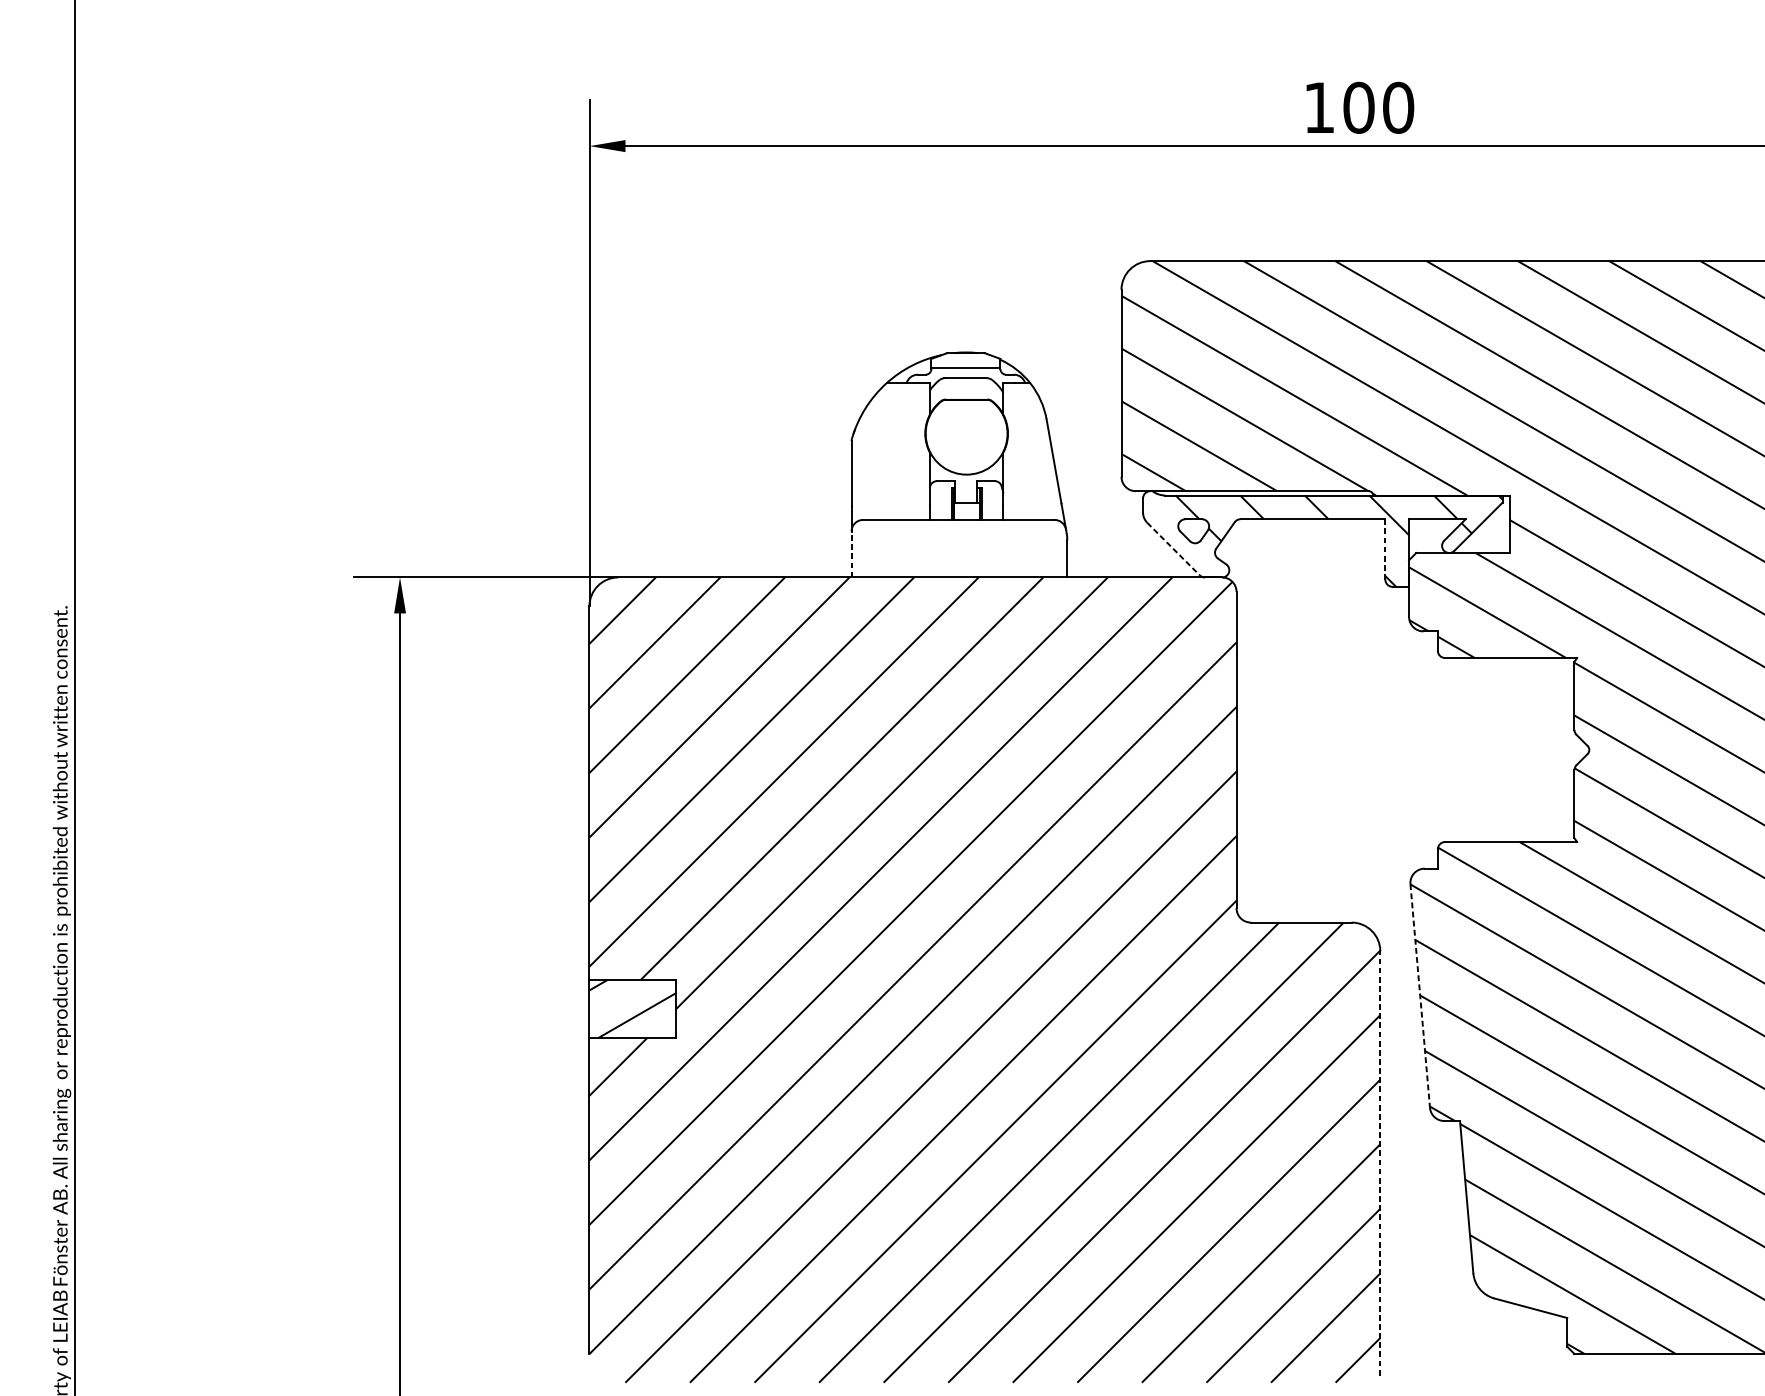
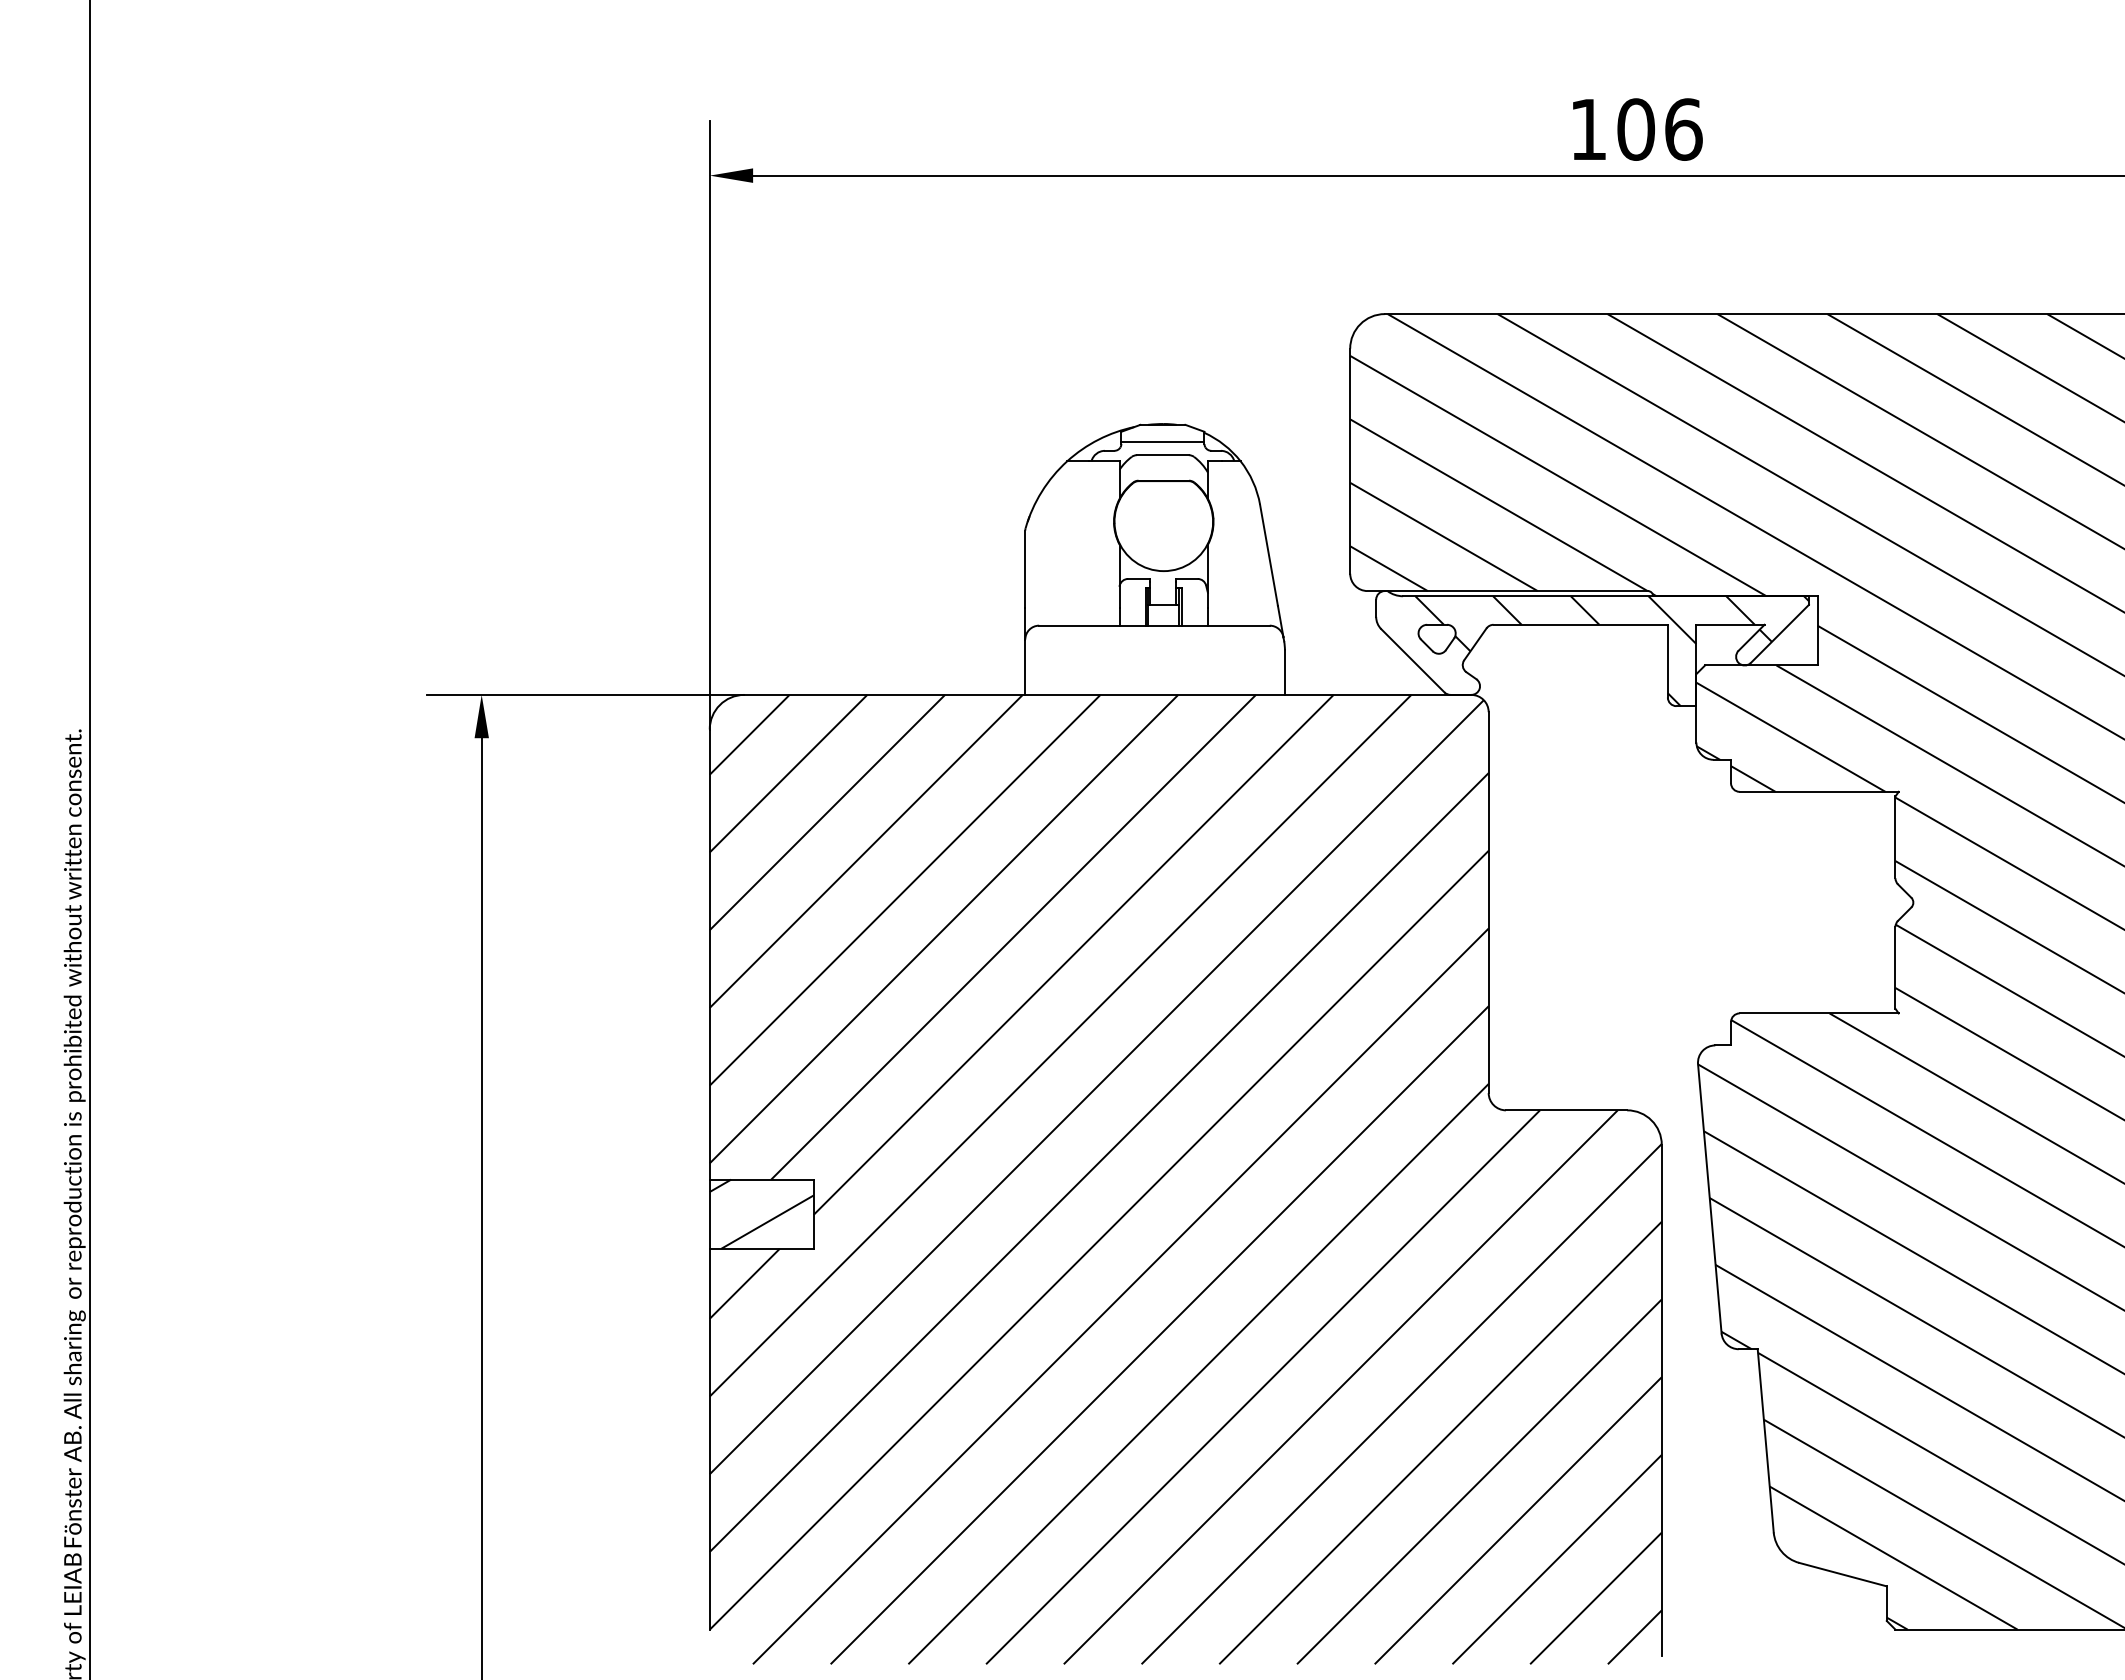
text: (1398, 107) -> (1683, 129), 100 -> 106
line: (1173, 548) -> (1412, 660), dashed -> solid
line: (1385, 549) -> (1667, 661), dashed -> solid
line: (851, 554) -> (1025, 667), dashed -> solid
line: (1419, 996) -> (1709, 1199), dashed -> solid
line: (1380, 1162) -> (1661, 1399), dashed -> solid

